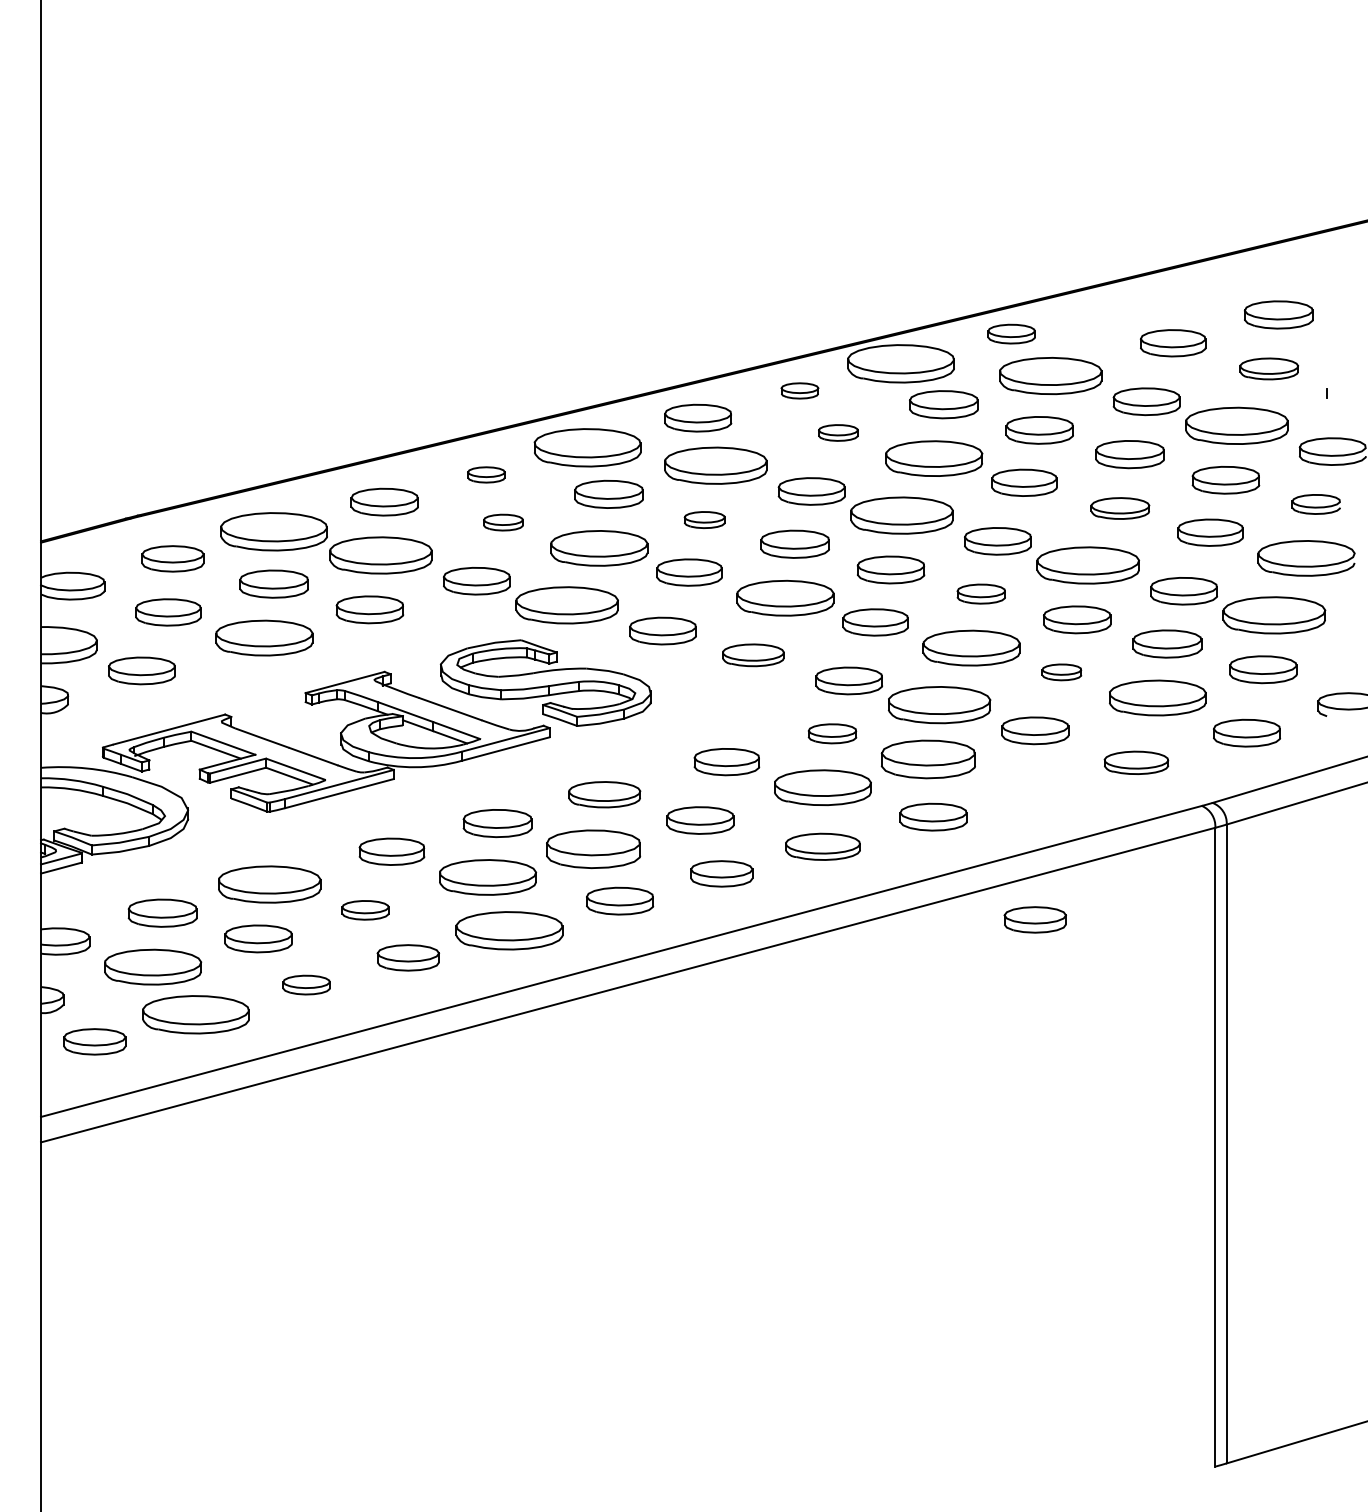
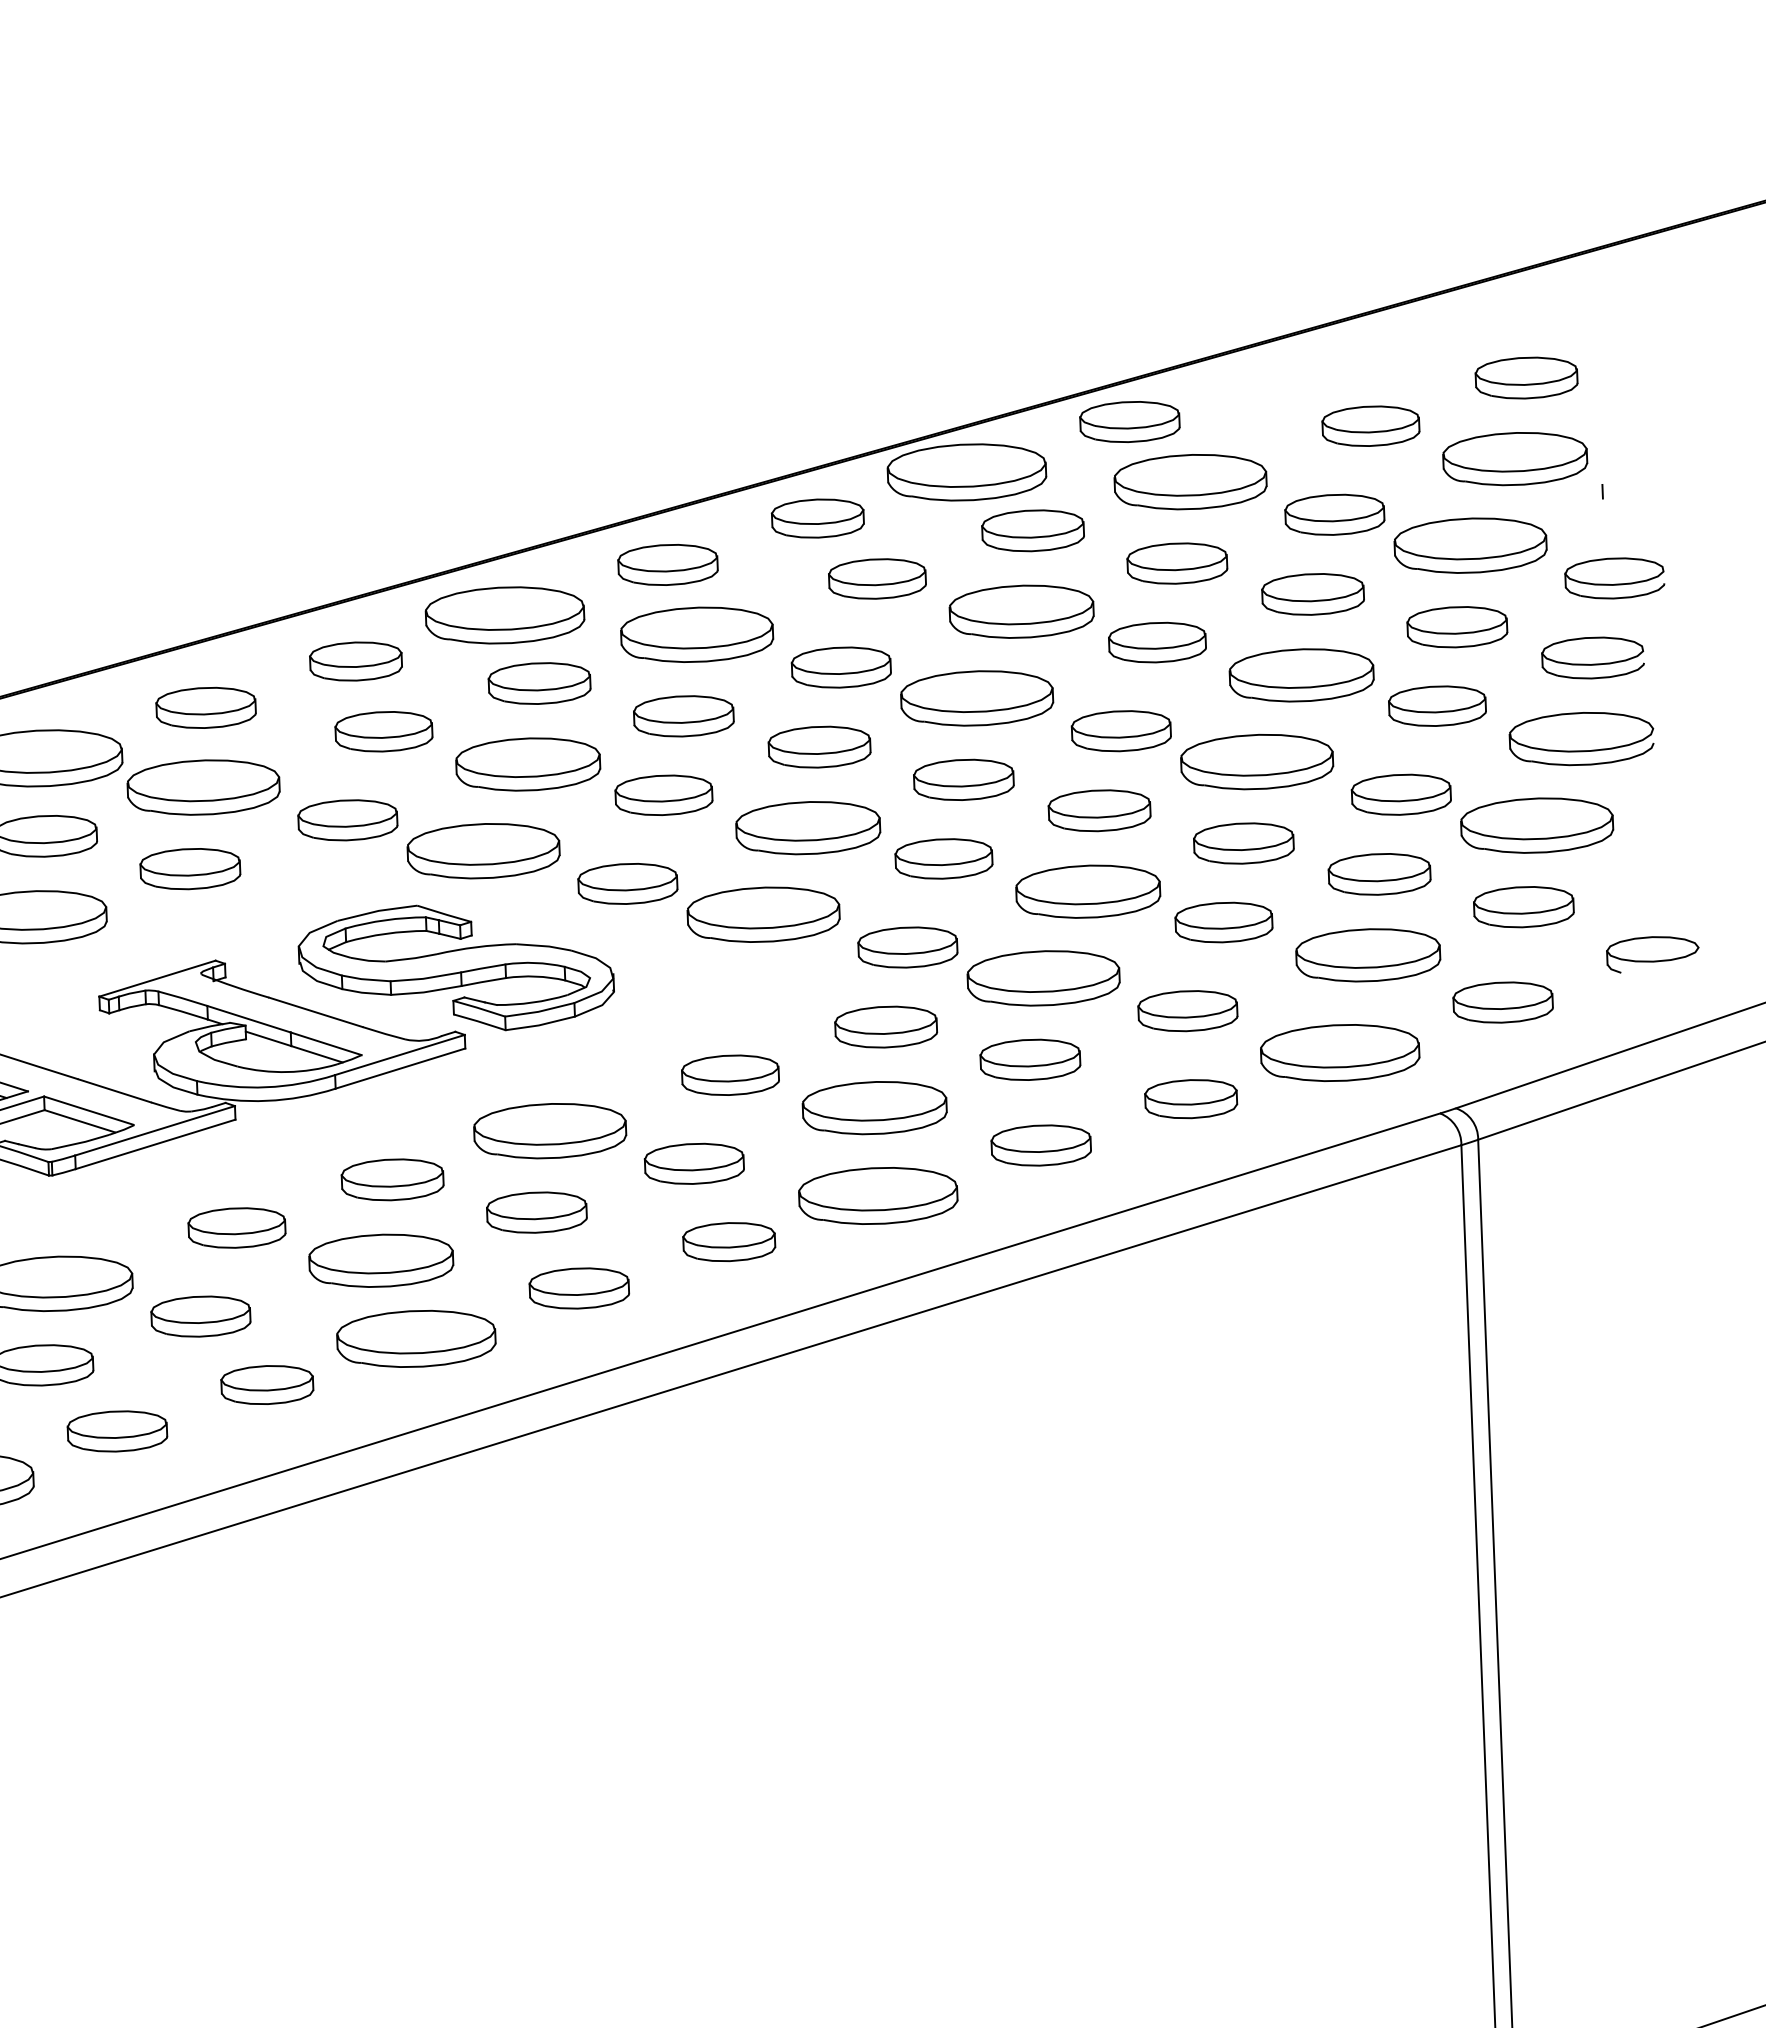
part: (1011, 333) -> (1129, 420), size x1.43
part: (1269, 368) -> (1515, 458), size x1.67
part: (799, 390) -> (817, 517), size x1.67
part: (838, 432) -> (877, 578), size x1.67
part: (486, 474) -> (356, 660), size x1.67
part: (1316, 504) -> (1593, 658), size x1.43
part: (1120, 508) -> (1301, 675), size x1.67
part: (704, 519) -> (683, 715), size x1.67
part: (503, 522) -> (384, 731), size x1.67
part: (981, 593) -> (1099, 809), size x1.43
part: (753, 655) -> (763, 915), size x1.67
part: (1061, 672) -> (1223, 922), size x1.67
part: (832, 733) -> (886, 1026), size x1.43
part: (928, 759) -> (1030, 1059), size x0.71
part: (1136, 762) -> (1340, 1052), size x1.67
part: (604, 794) -> (550, 1130), size x1.43
part: (822, 846) -> (877, 1195), size x1.43
part: (593, 848) -> (536, 1211), size x0.71
part: (365, 910) -> (200, 1316), size x1.43
part: (1034, 919) -> (1189, 1098), moved
part: (306, 984) -> (117, 1430), size x1.43

